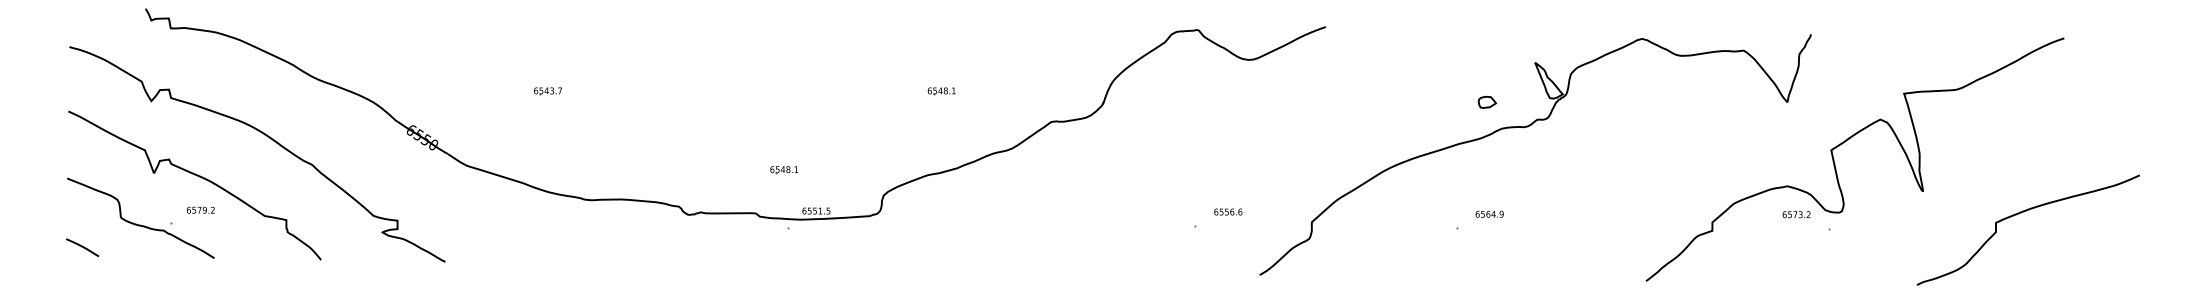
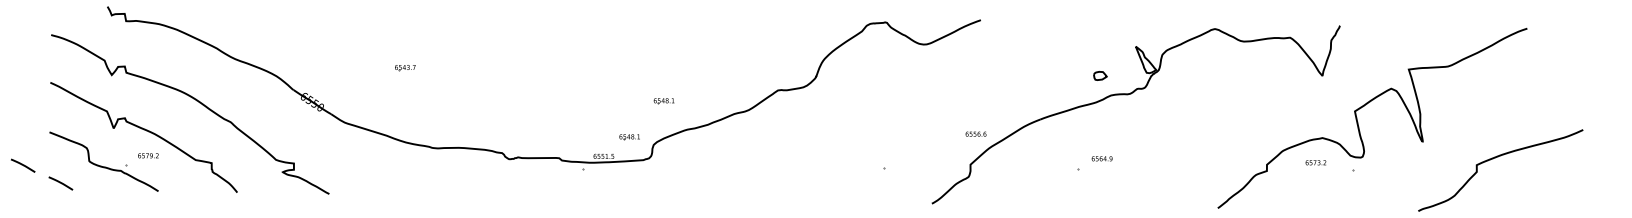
part: (941, 91) -> (663, 101), moved
part: (784, 170) -> (629, 137), moved
text: (1228, 211) -> (976, 133), moved
text: (1796, 214) -> (1315, 162), moved
line: (31, 223) -> (23, 165), added

